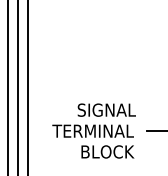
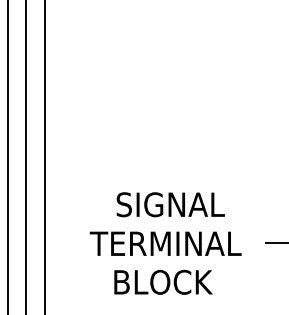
text: (106, 109) -> (170, 203), moved
text: (107, 151) -> (162, 281), moved

